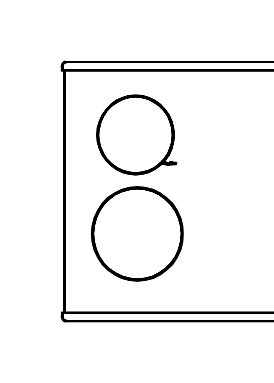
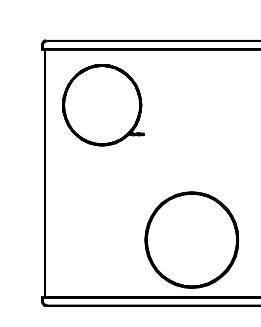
part: (136, 134) -> (103, 104), moved
part: (136, 233) -> (191, 239), moved

